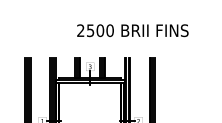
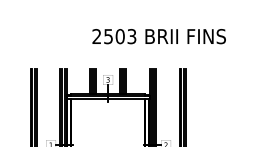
text: (109, 30) -> (131, 36), 2500 -> 2503

